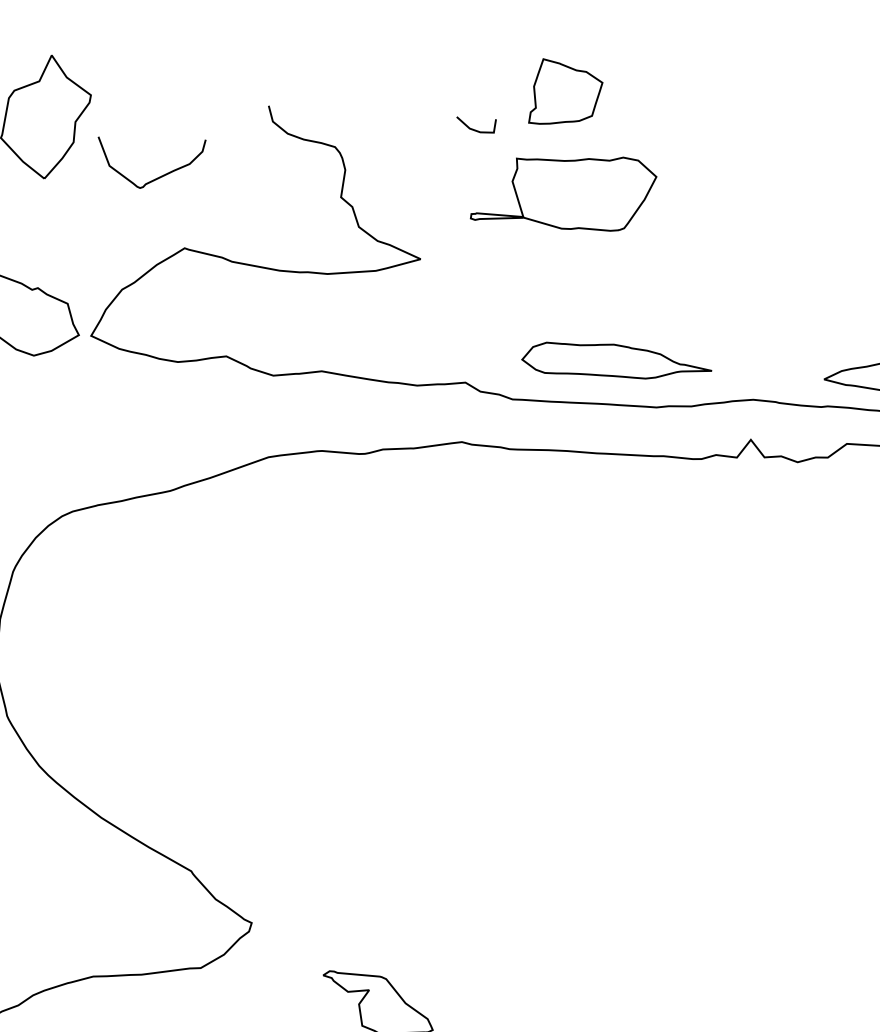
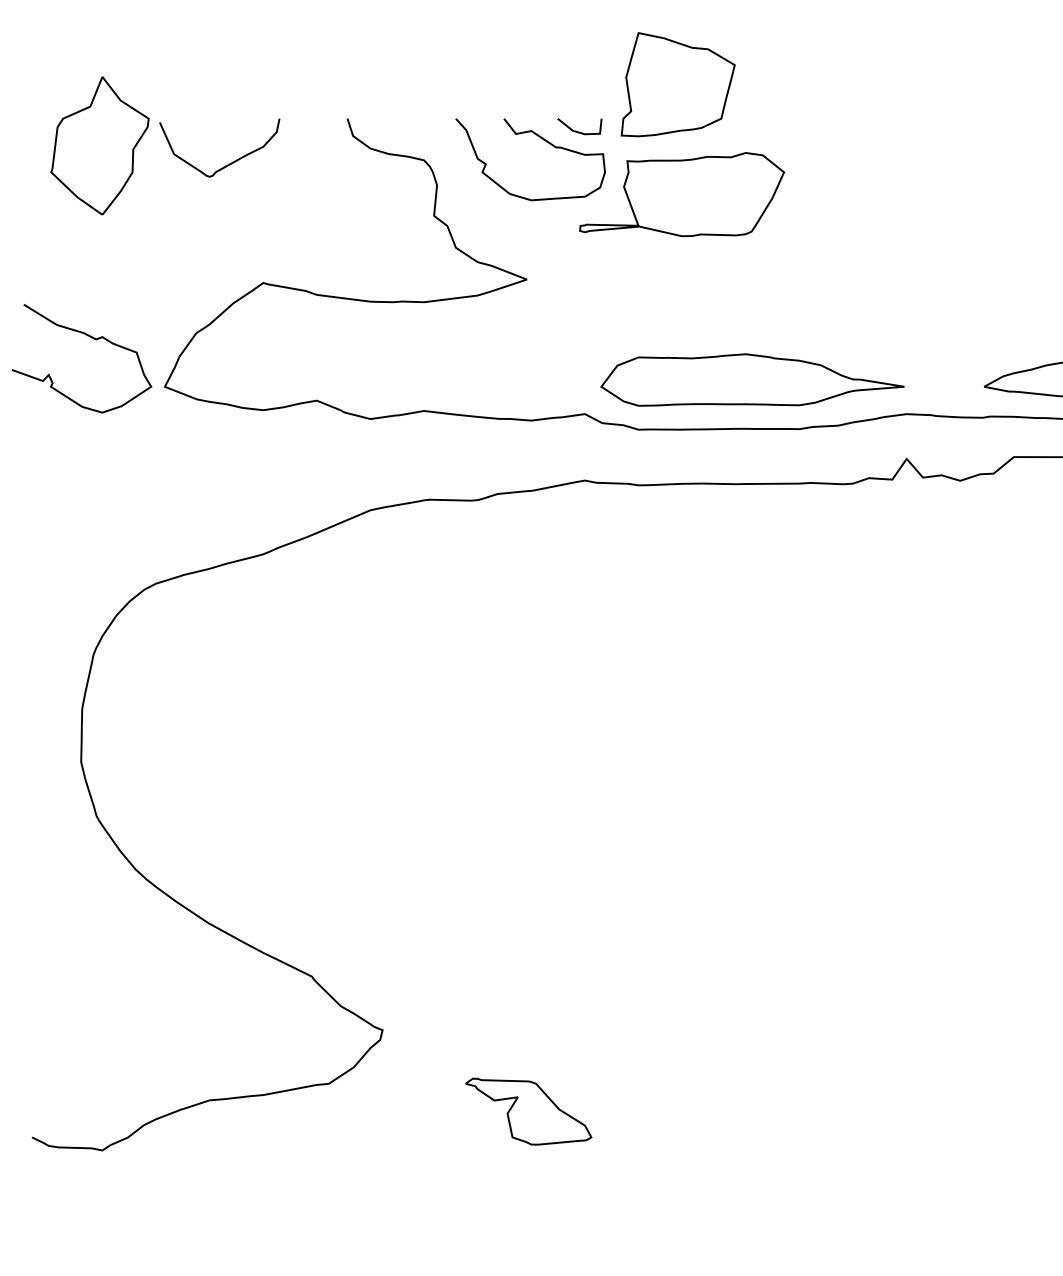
part: (565, 92) -> (677, 84), size x1.43
curve: (442, 135) -> (543, 140), added
curve: (156, 177) -> (227, 164), moved
part: (617, 360) -> (752, 379), size x1.43

